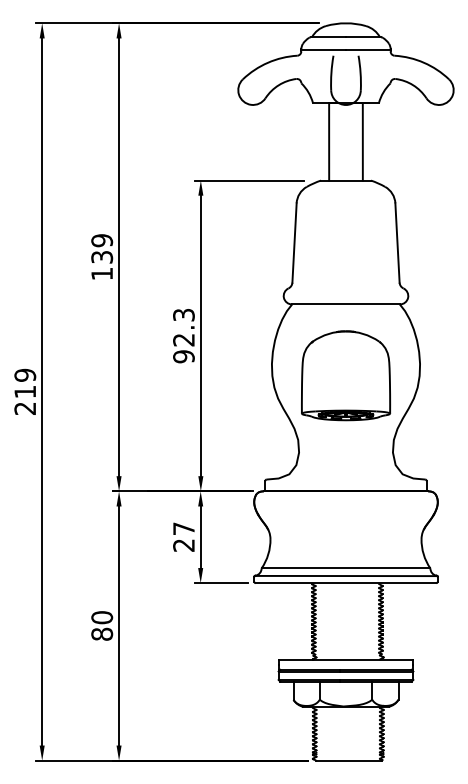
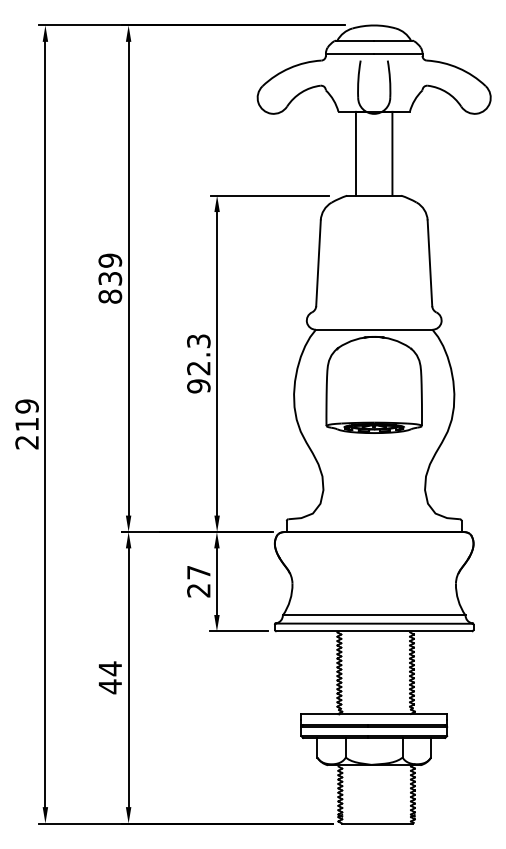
text: (102, 273) -> (110, 296), 139 -> 839
part: (345, 375) -> (373, 384), moved
text: (102, 625) -> (110, 677), 80 -> 44

